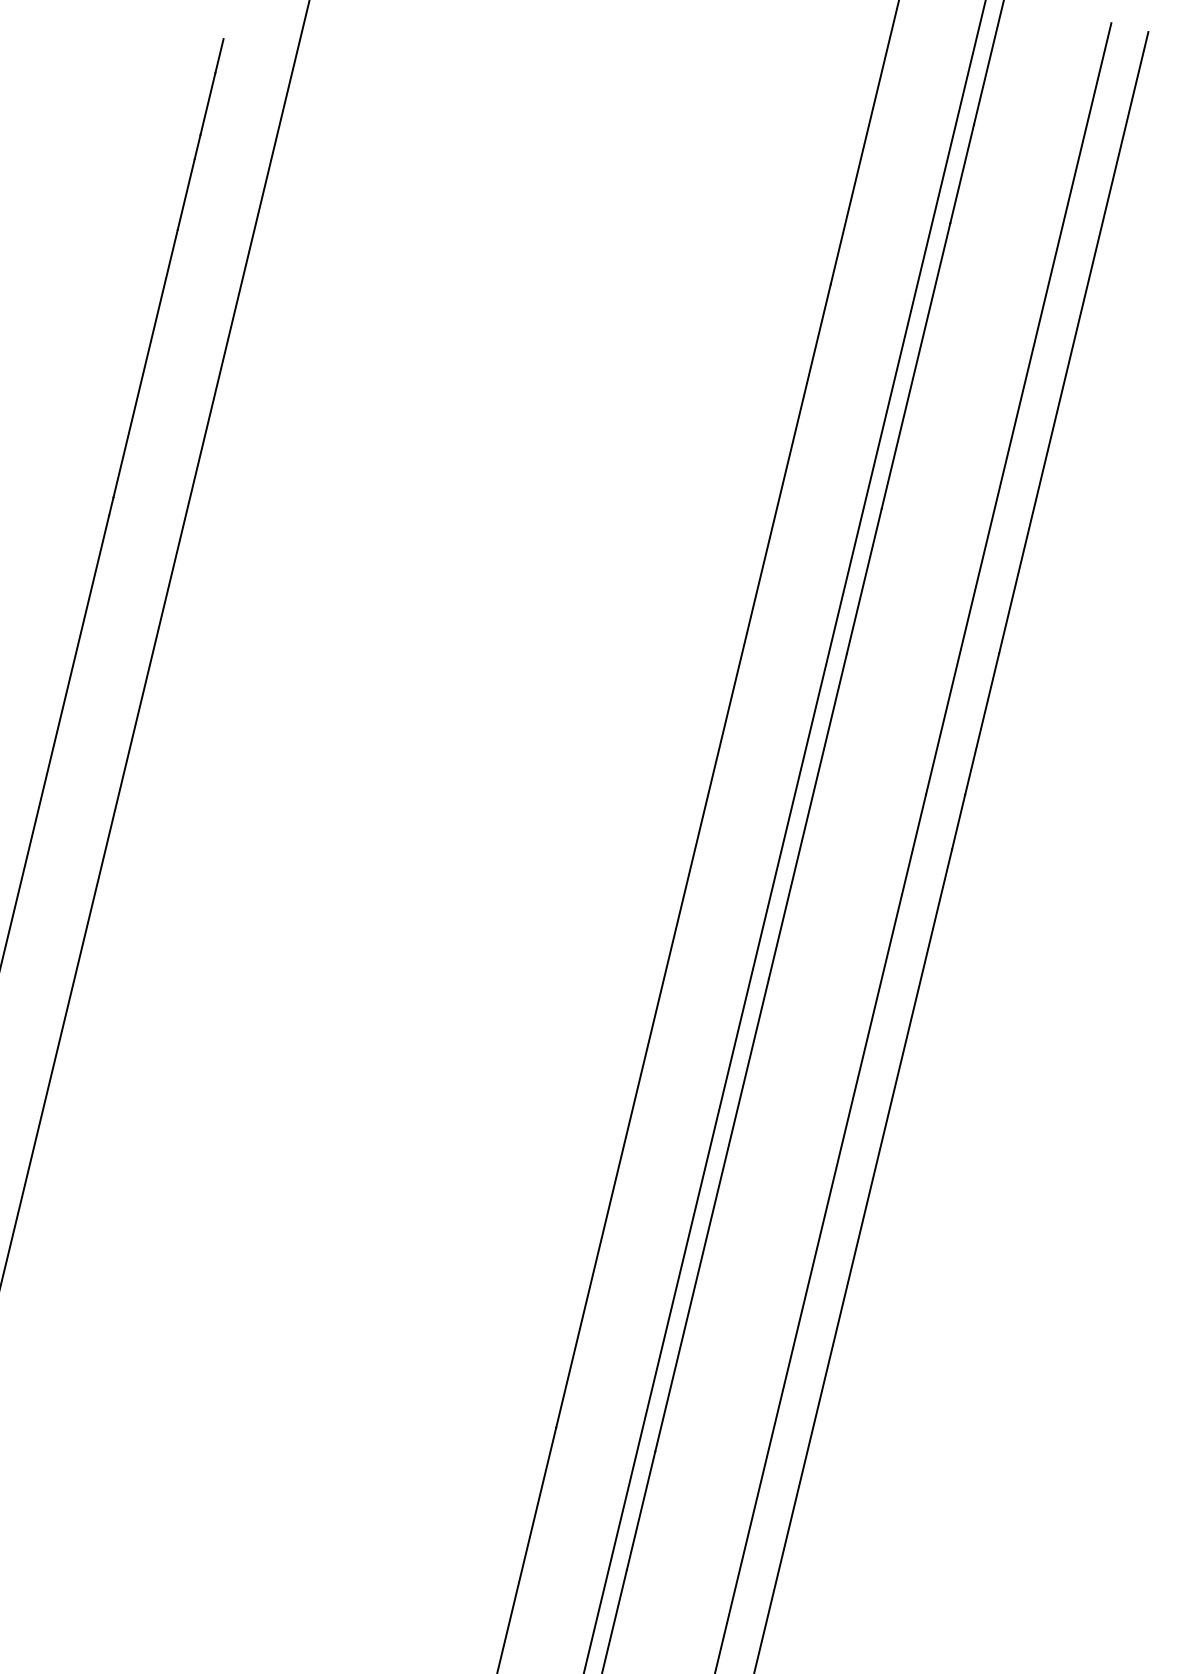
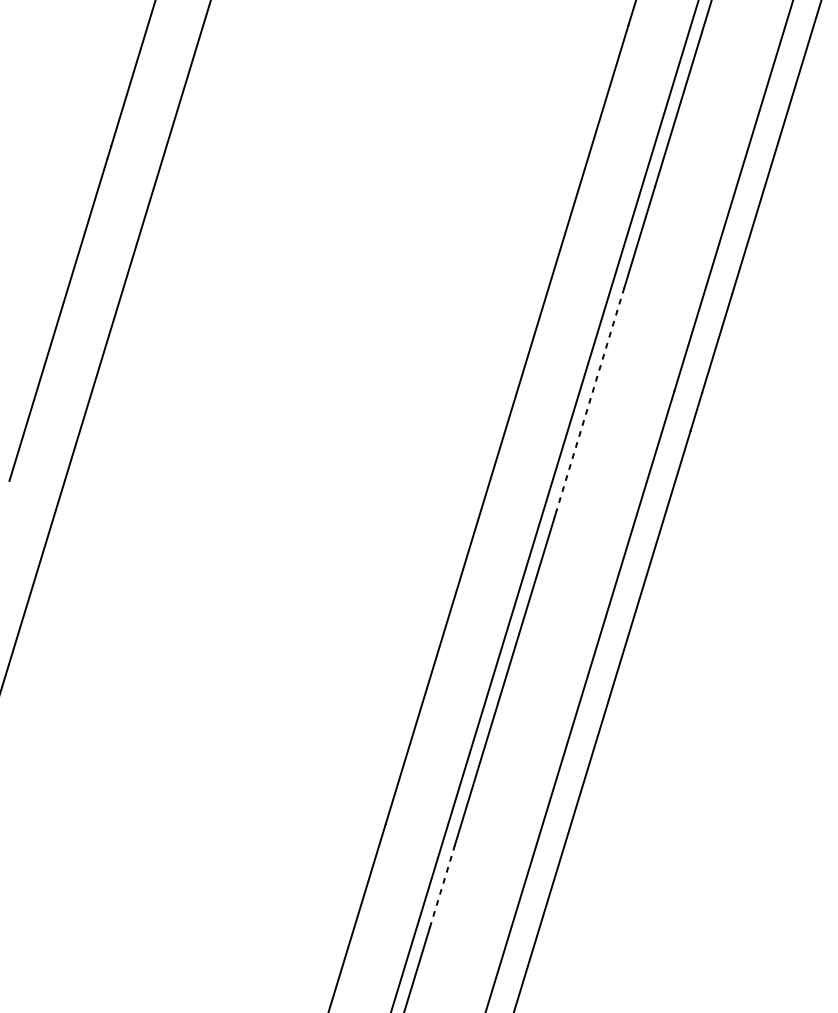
line: (807, 816) -> (589, 401), solid -> dashed
line: (641, 1510) -> (442, 886), solid -> dashed

